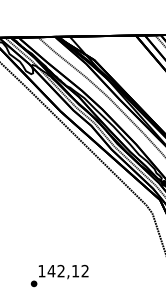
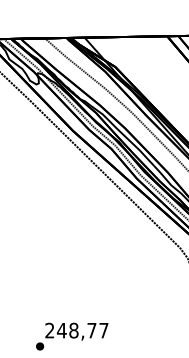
text: (63, 270) -> (76, 329), 142,12 -> 248,77

